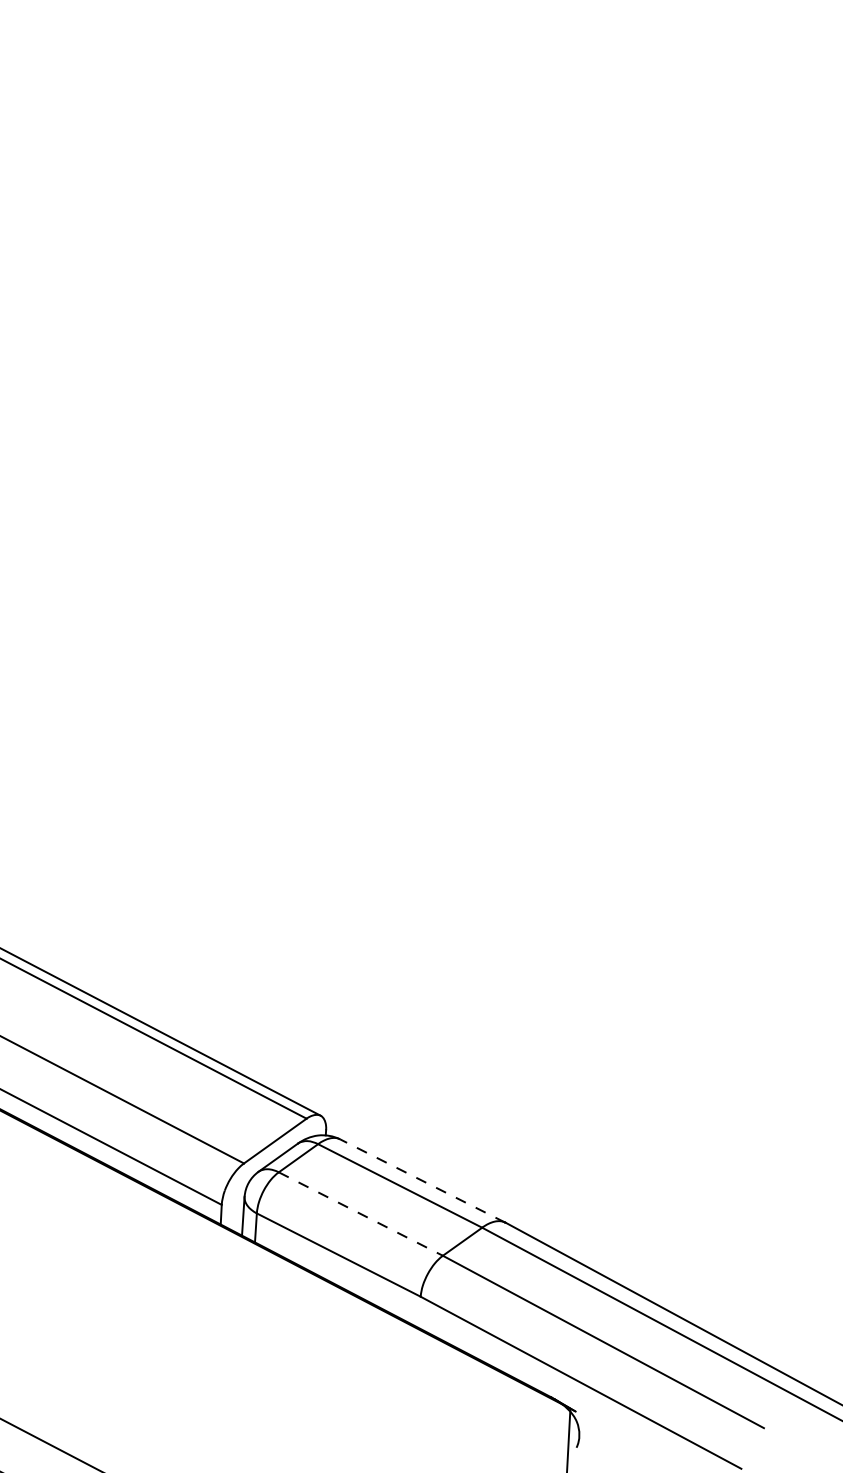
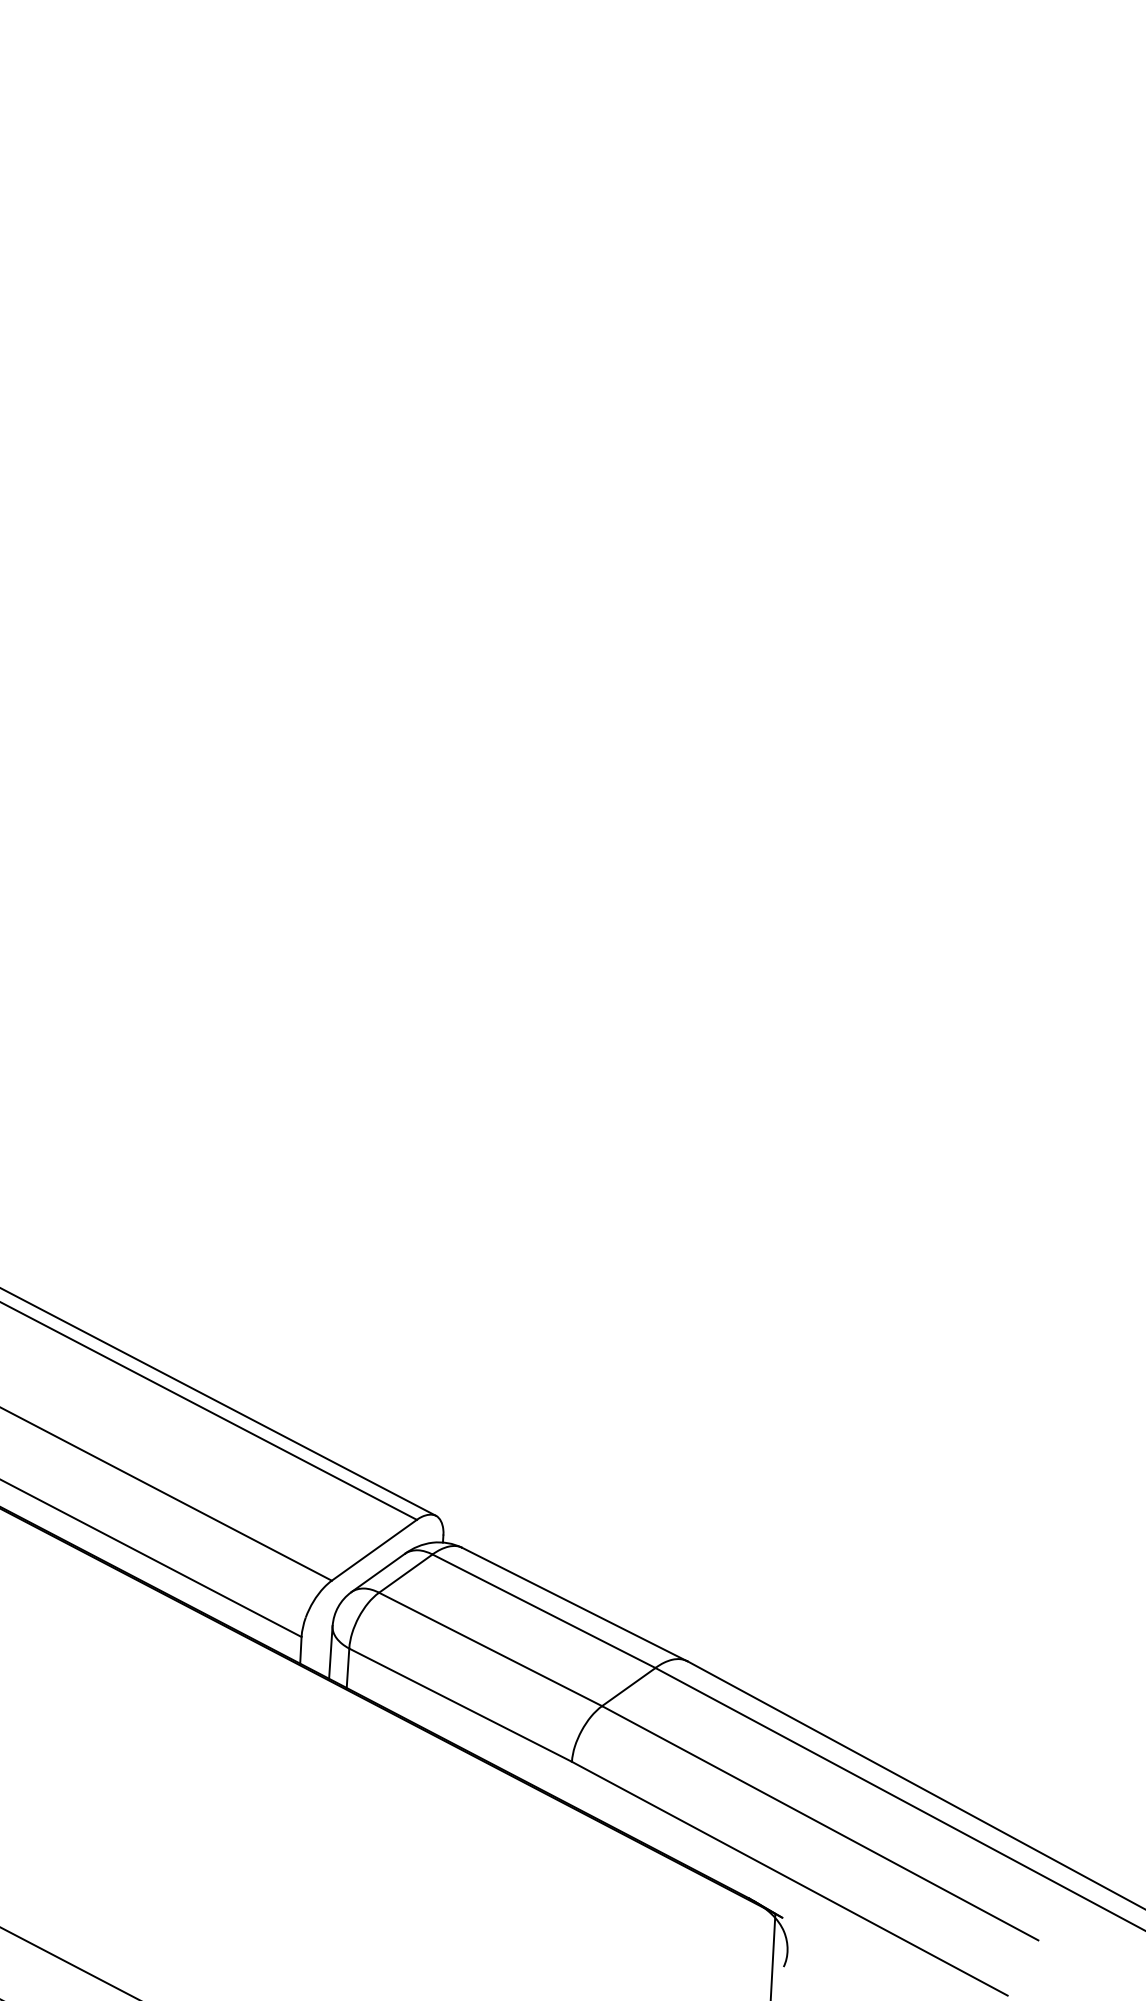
line: (422, 1180) -> (574, 1604), dashed -> solid
line: (361, 1214) -> (491, 1649), dashed -> solid

